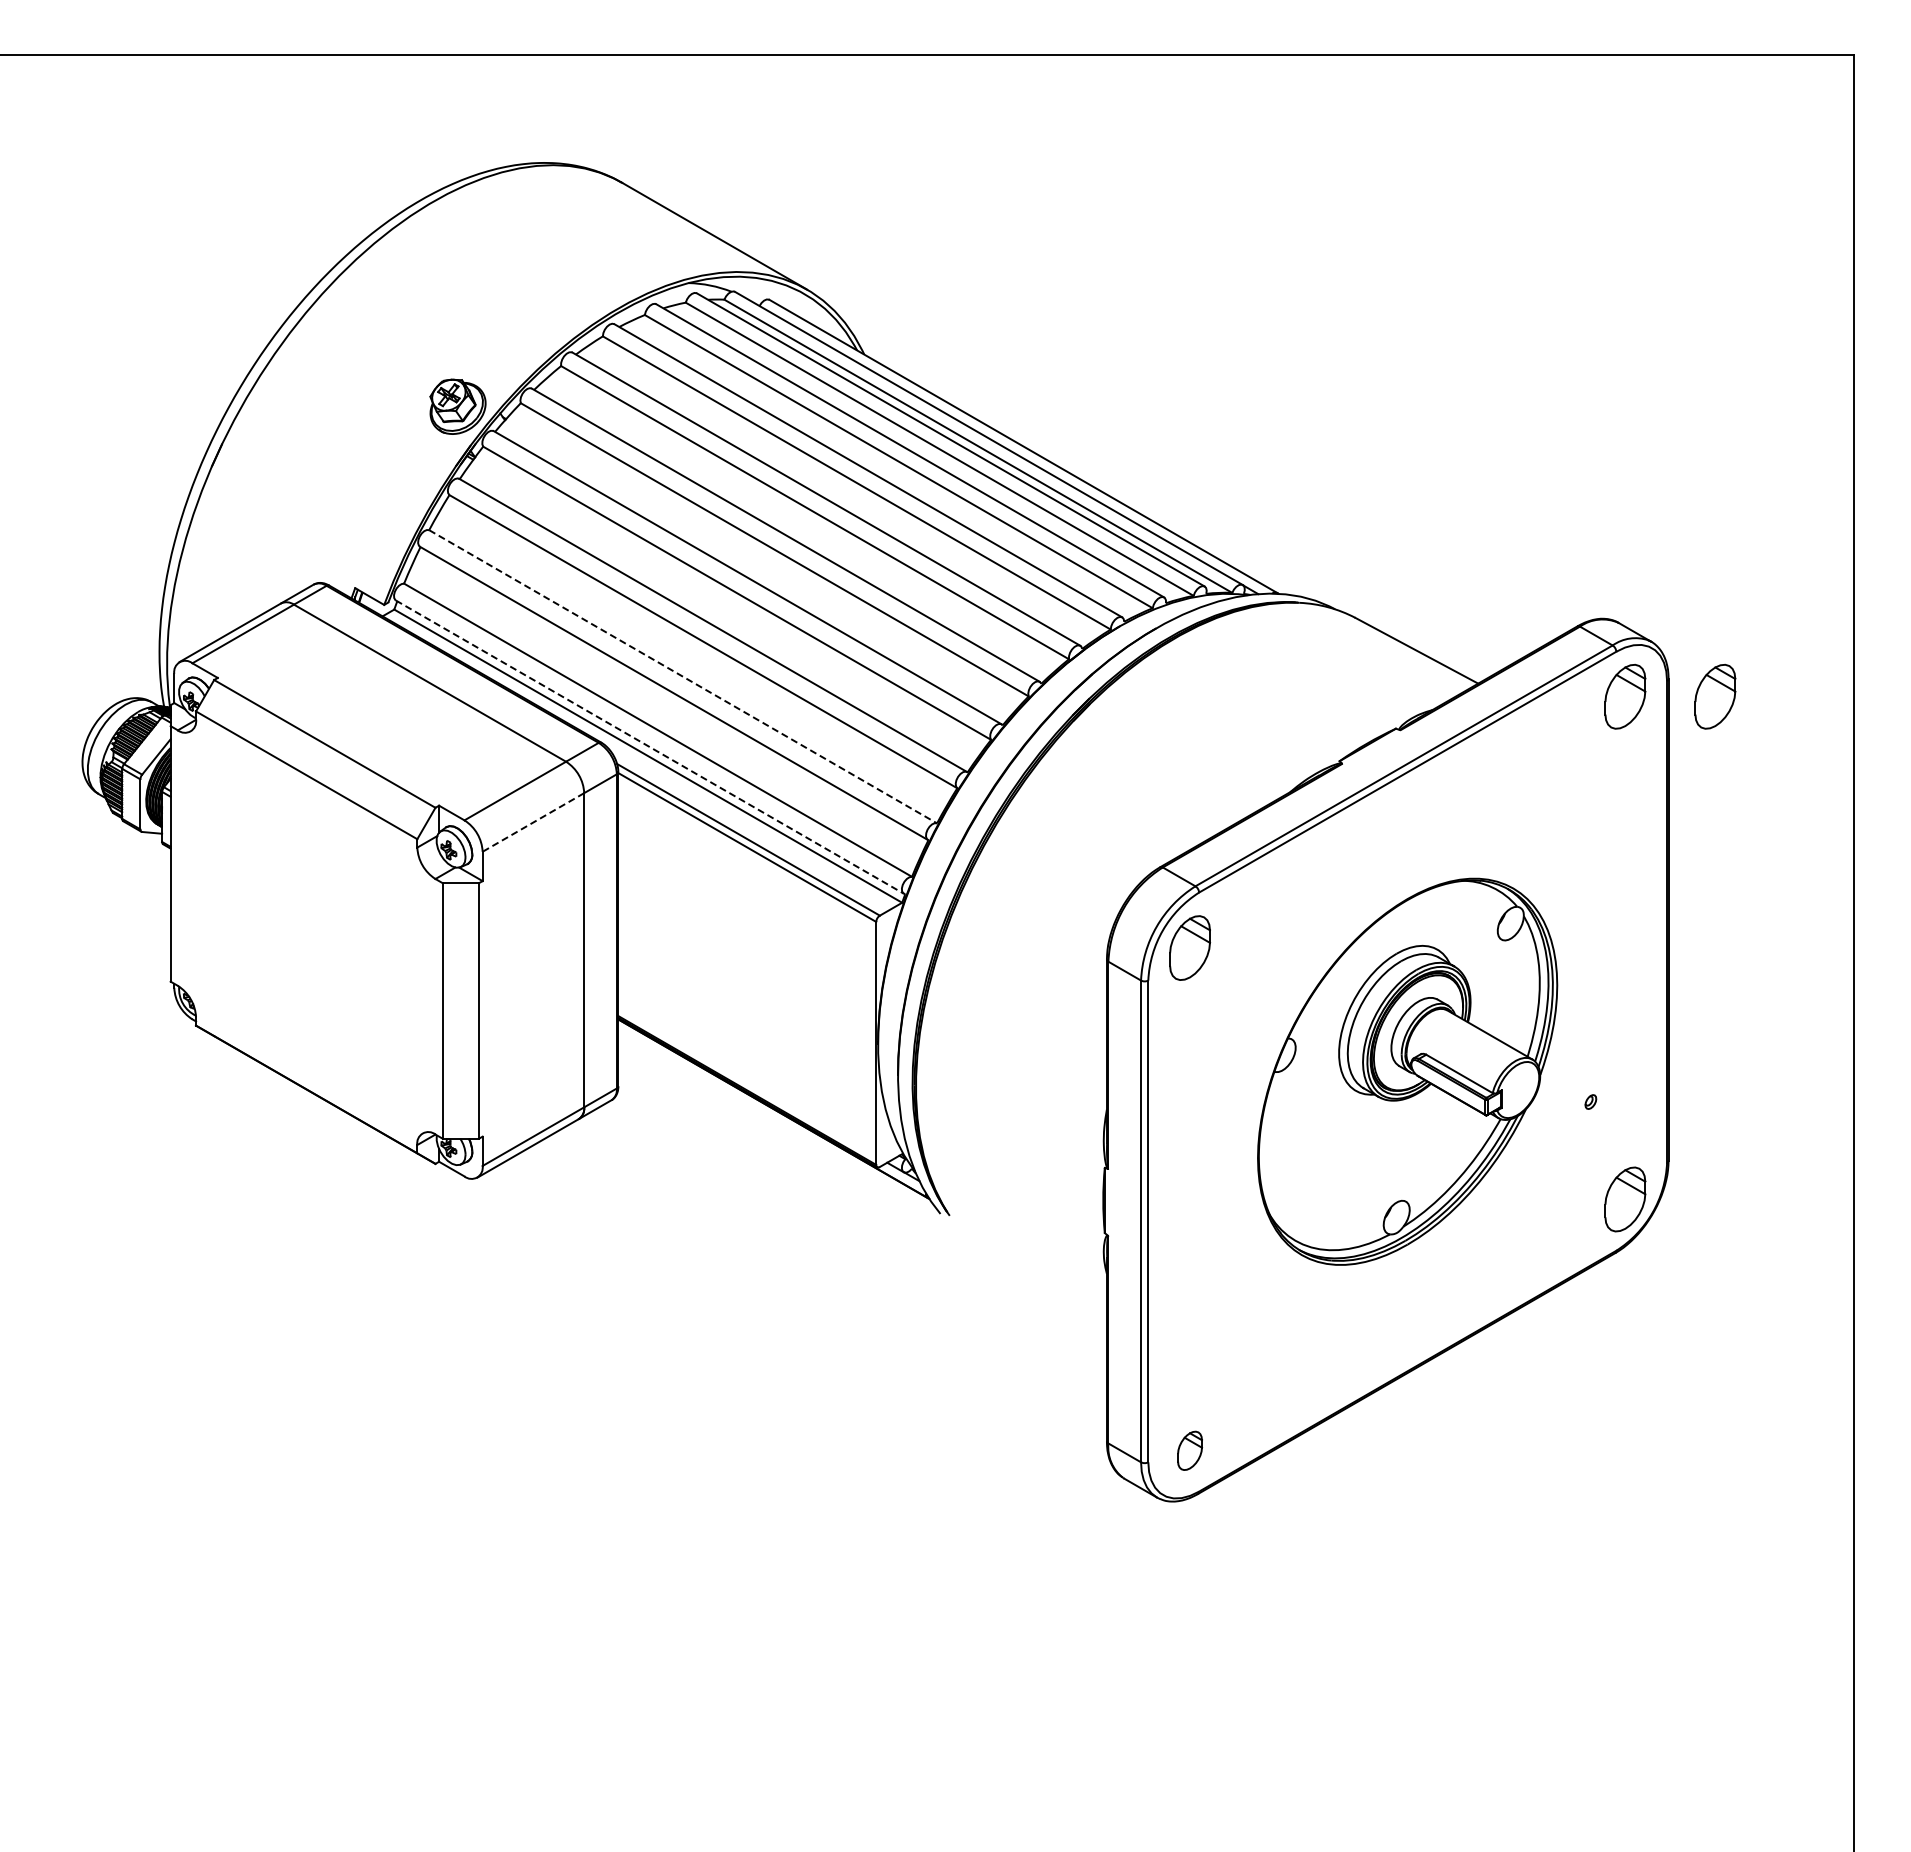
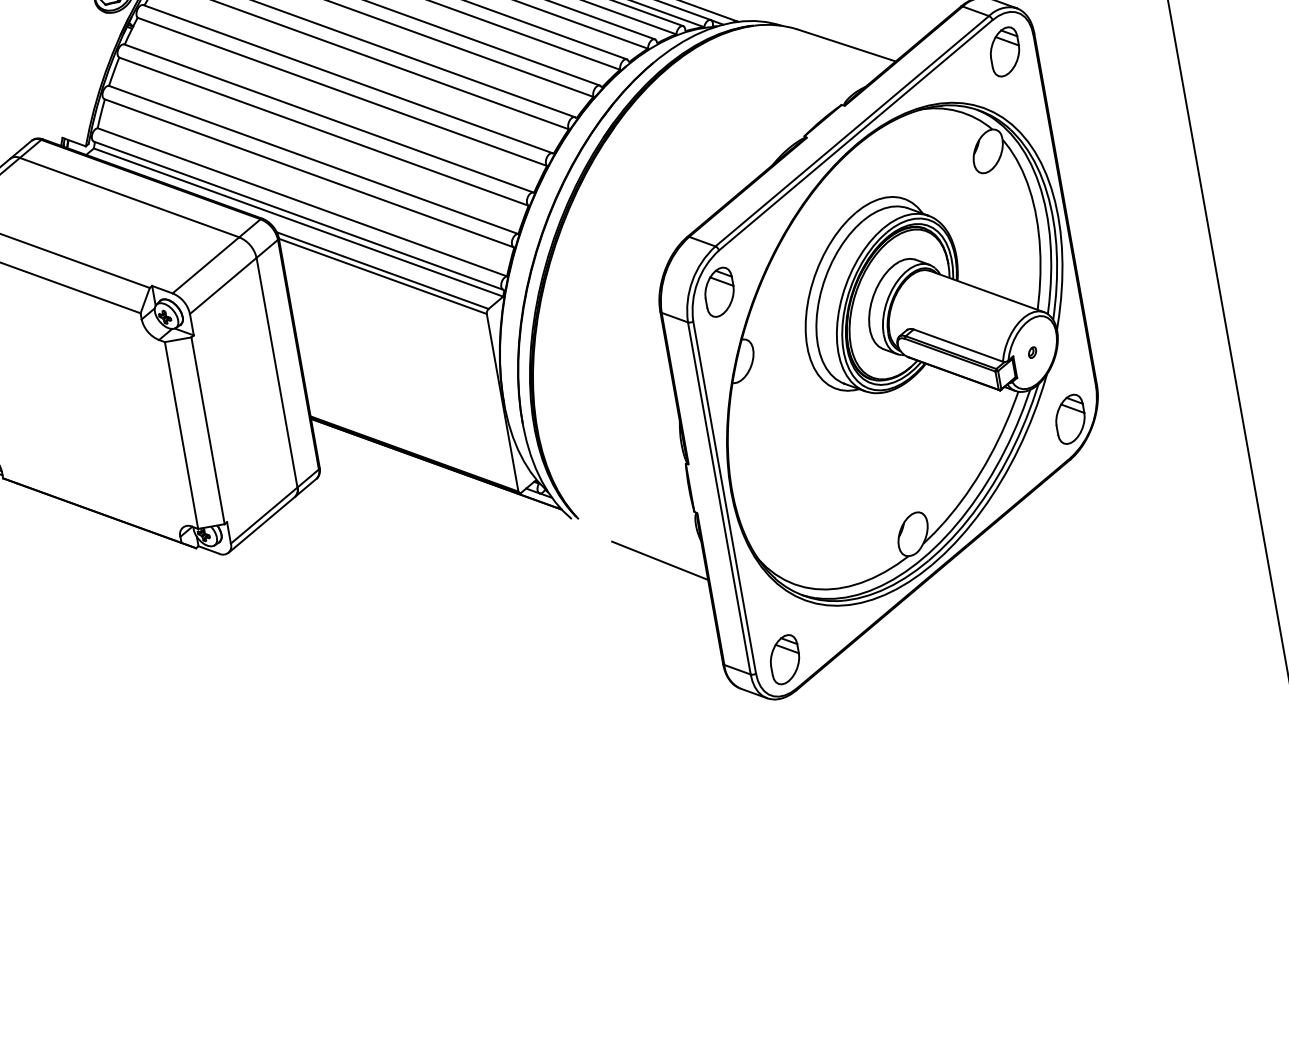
line: (683, 677) -> (314, 160), dashed -> solid
part: (1715, 696) -> (1070, 39), removed
line: (650, 747) -> (299, 215), dashed -> solid
line: (533, 822) -> (223, 285), dashed -> solid
part: (1407, 1071) -> (894, 354), size x1.67
line: (1047, 1289) -> (659, 560), added
part: (1189, 1450) -> (784, 659), size x1.67

